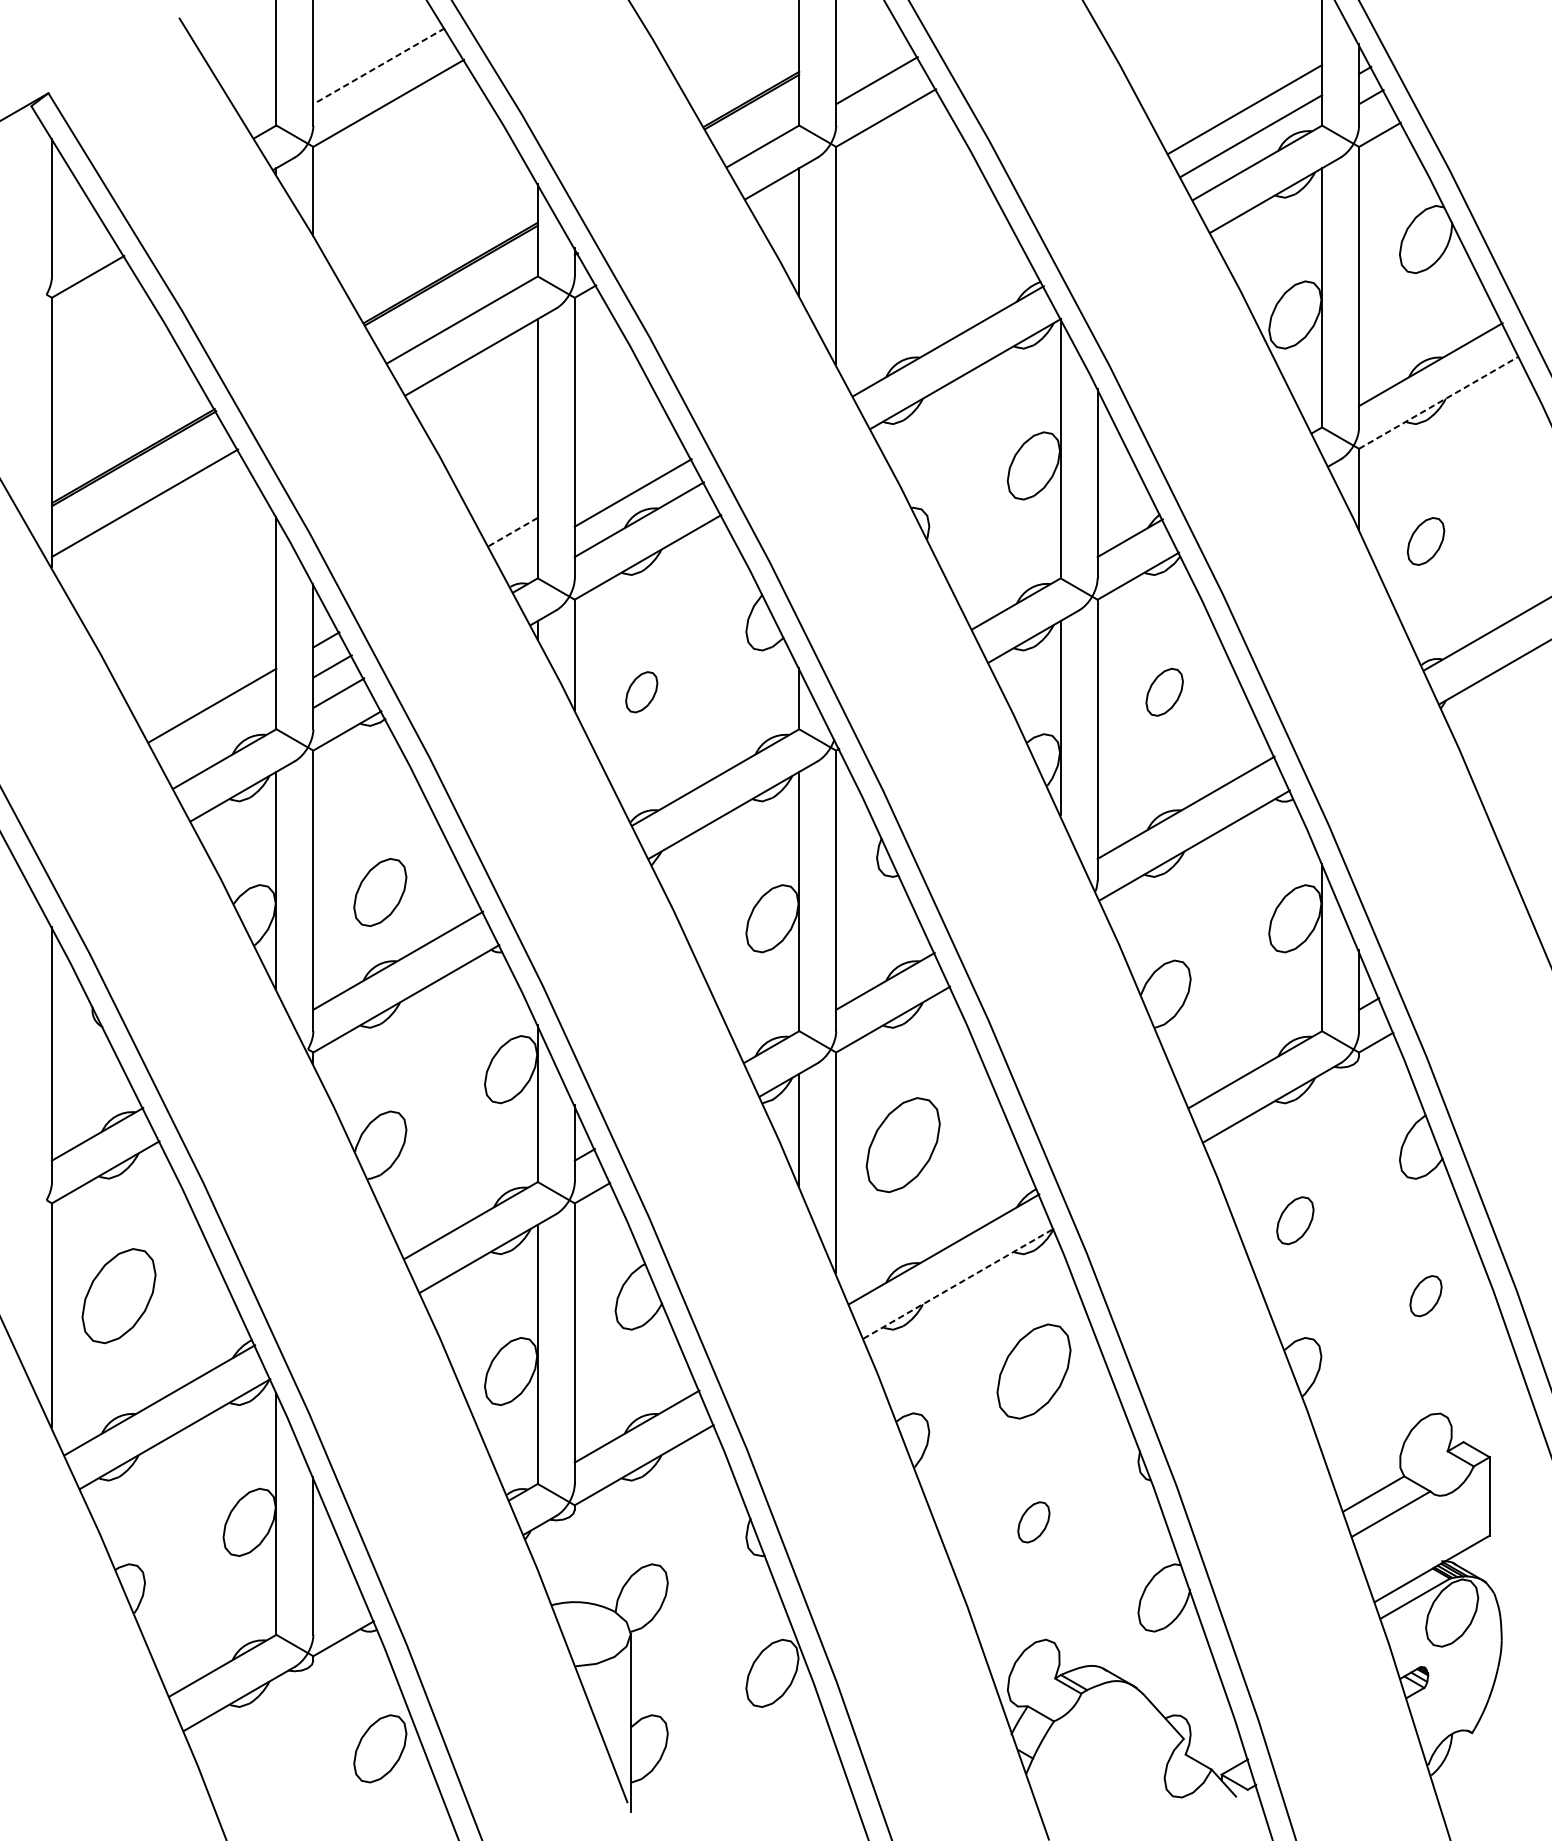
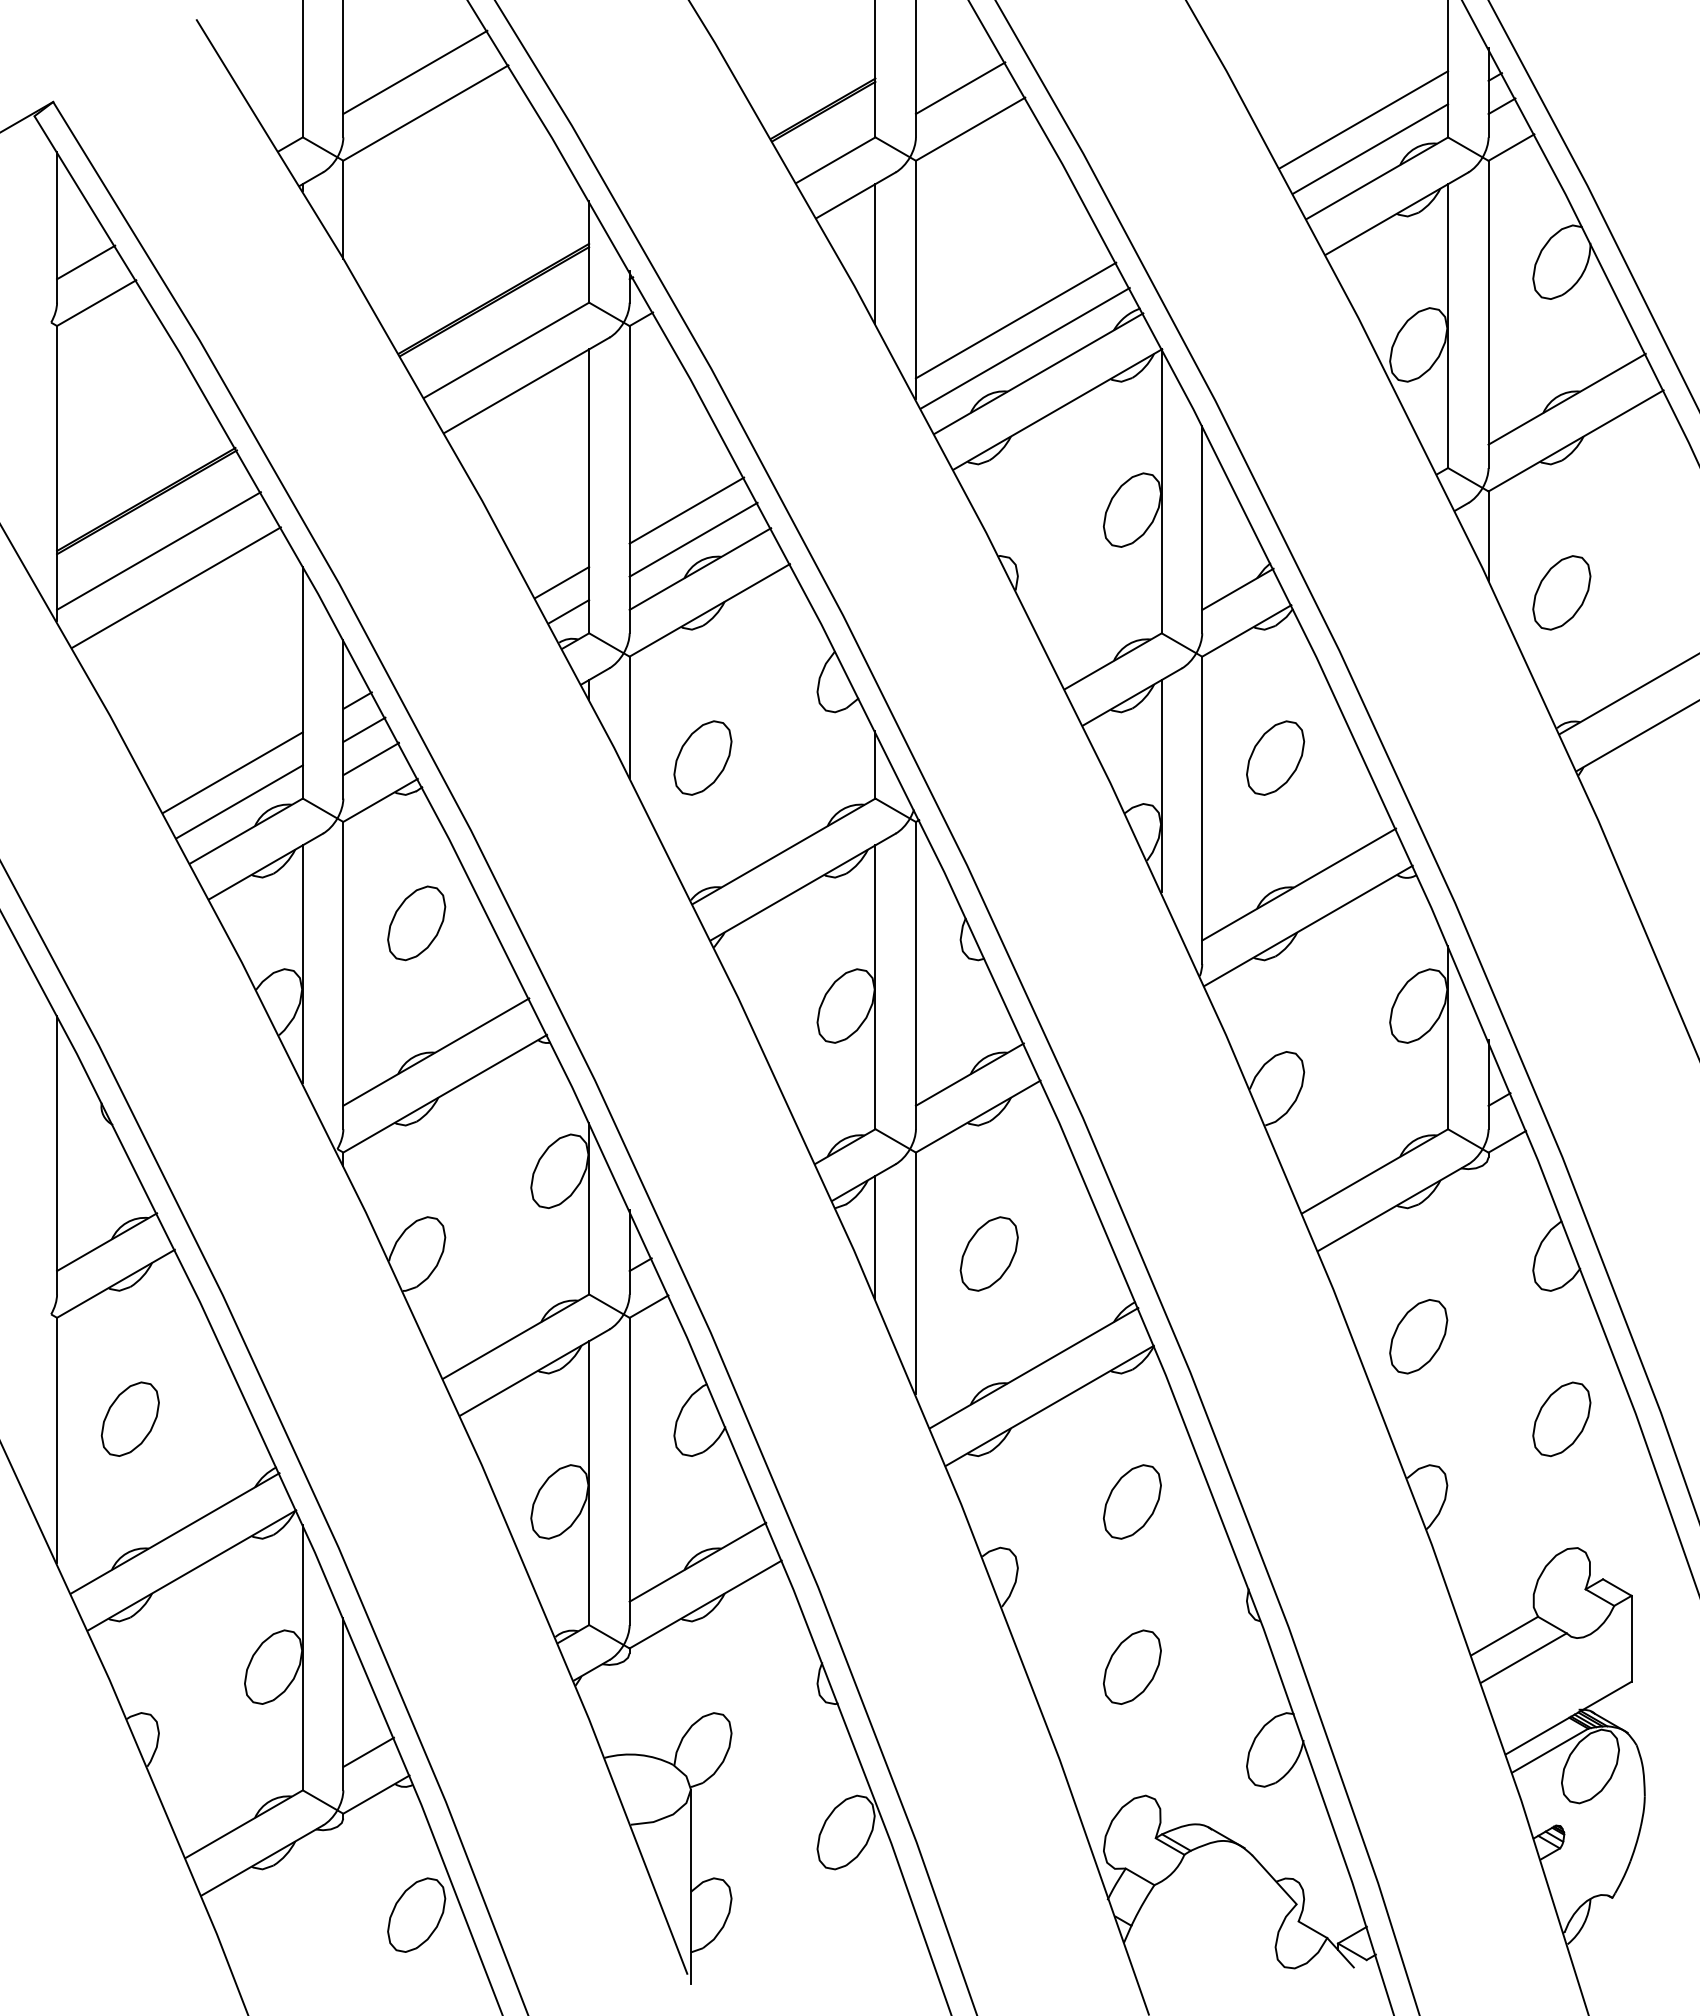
line: (378, 66) -> (414, 72), dashed -> solid
line: (78, 239) -> (86, 262), added
line: (927, 292) -> (1015, 320), added
line: (936, 318) -> (1025, 348), added
line: (1439, 402) -> (1576, 440), dashed -> solid
line: (626, 466) -> (686, 510), added
line: (512, 531) -> (561, 582), dashed -> solid
line: (161, 536) -> (176, 587), added
part: (1425, 541) -> (1561, 592), size x1.43
line: (518, 558) -> (568, 611), added
part: (641, 691) -> (702, 757), size x1.67
part: (1164, 691) -> (1275, 757), size x1.43
line: (218, 731) -> (239, 801), added
part: (380, 892) -> (416, 923), moved
part: (902, 1144) -> (988, 1253), size x0.71
part: (1295, 1220) -> (1418, 1336), size x1.43
line: (959, 1283) -> (1050, 1405), dashed -> solid
part: (118, 1295) -> (129, 1418), size x0.71
part: (1425, 1296) -> (1561, 1419), size x1.67
part: (1033, 1371) -> (1131, 1501), size x0.71
part: (1033, 1521) -> (1132, 1666), size x1.67
line: (336, 1599) -> (368, 1751), added

